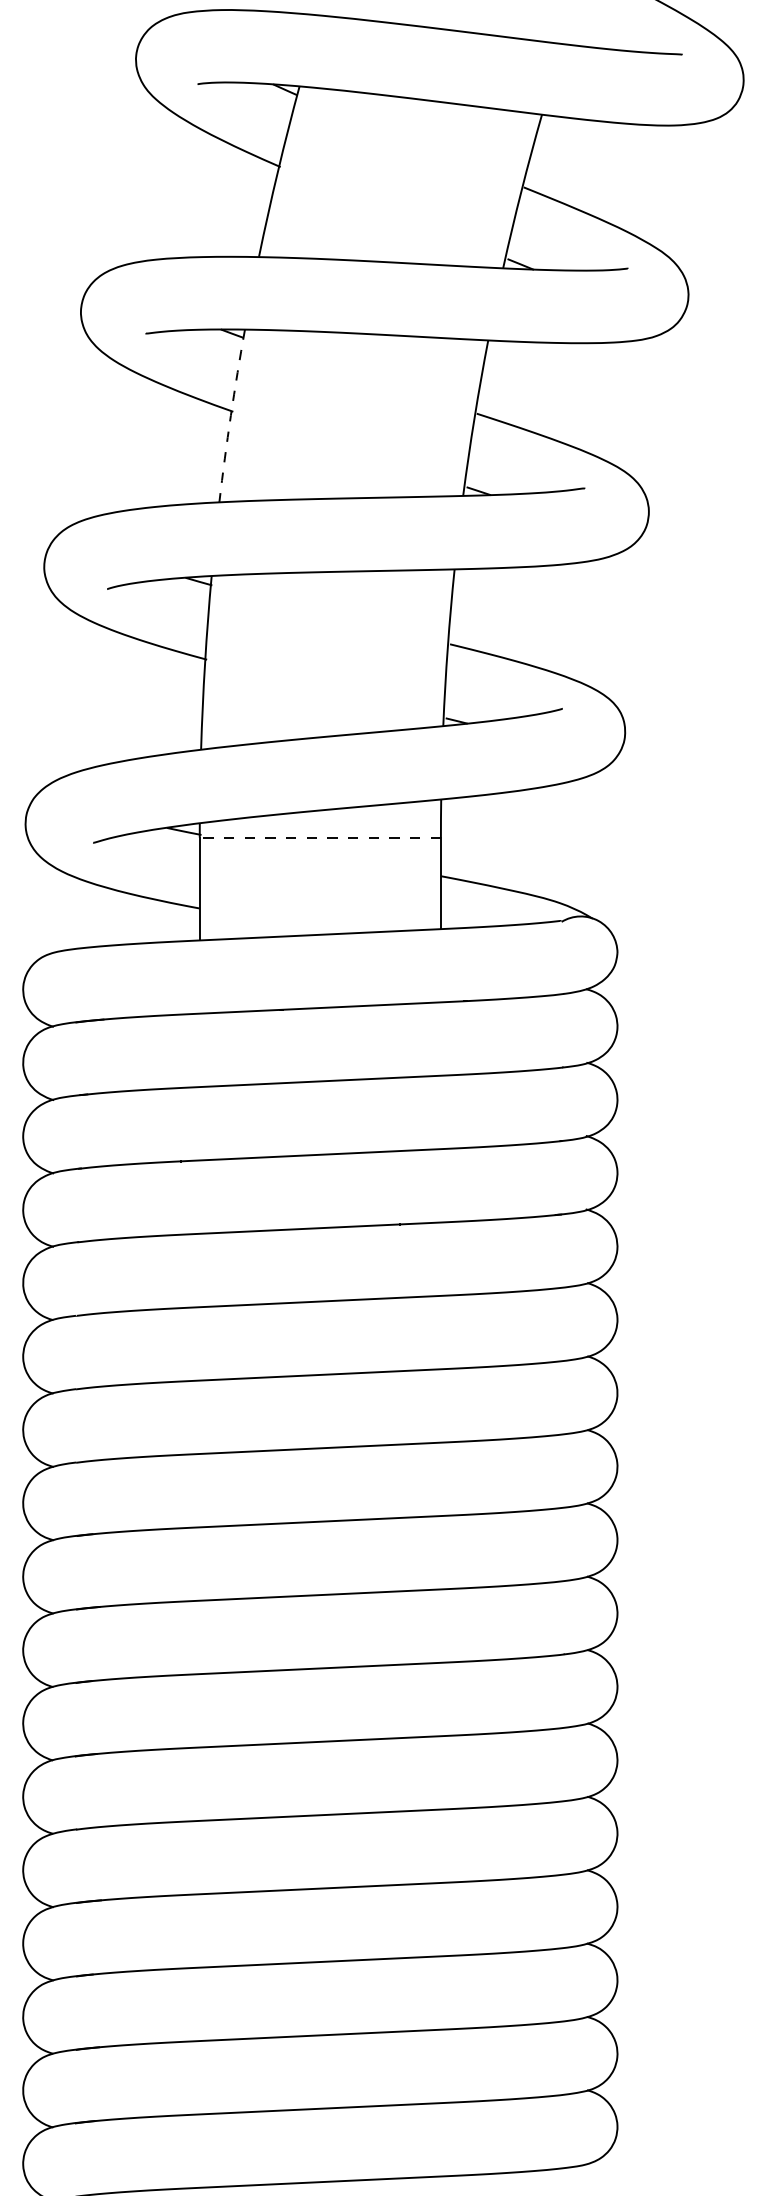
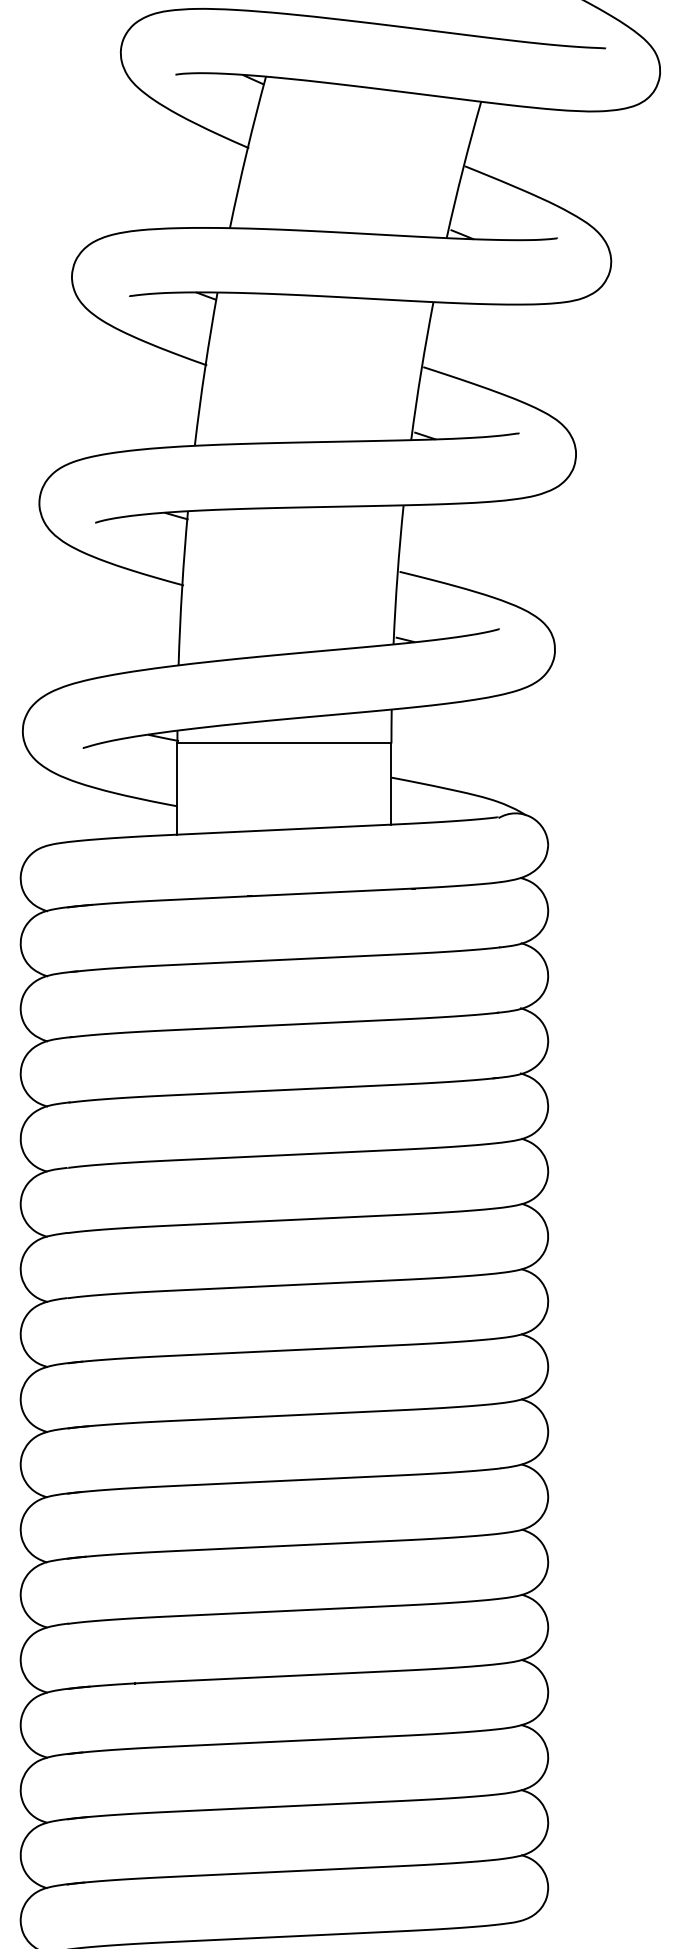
arc: (231, 415) -> (205, 368), dashed -> solid
line: (319, 837) -> (283, 743), dashed -> solid

